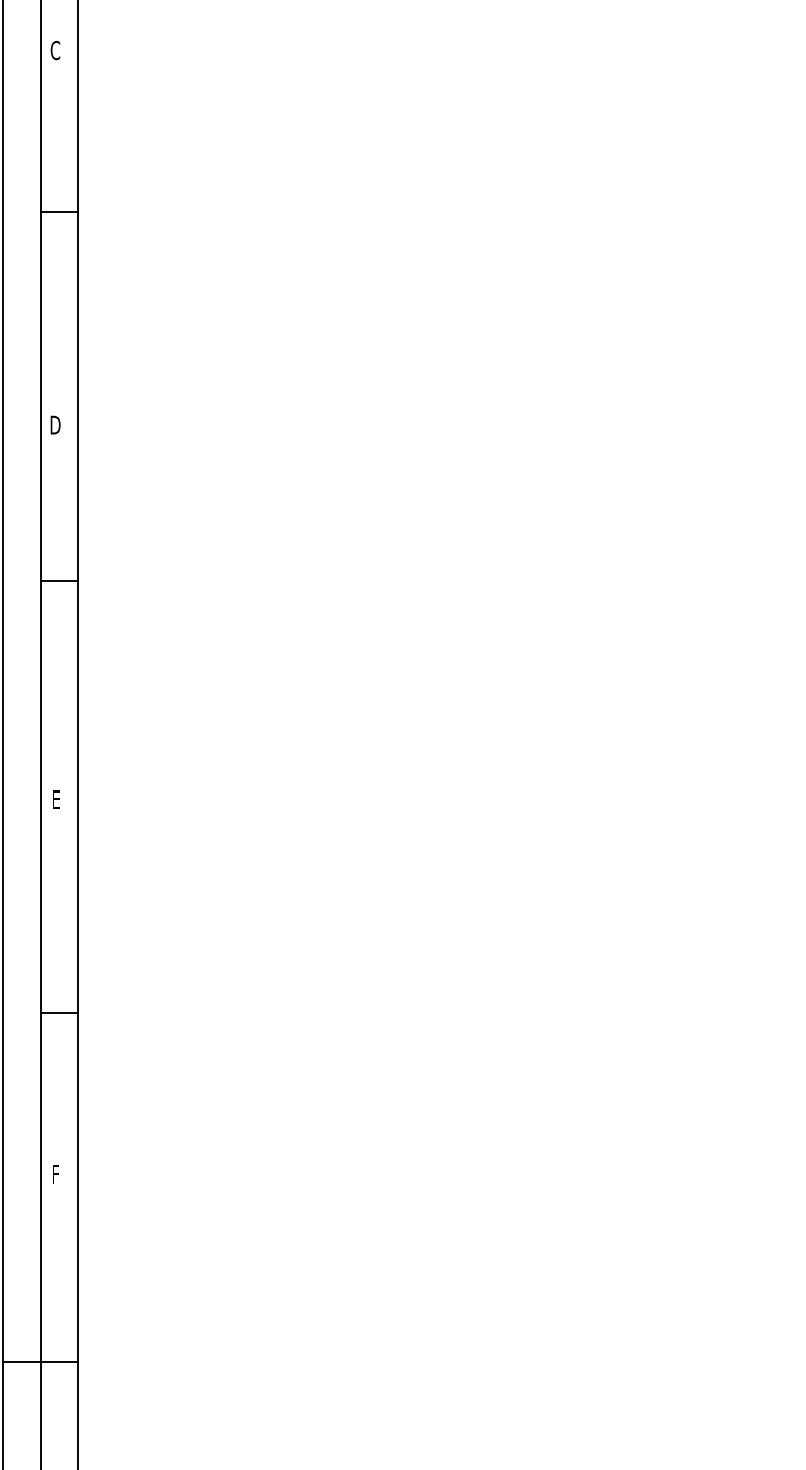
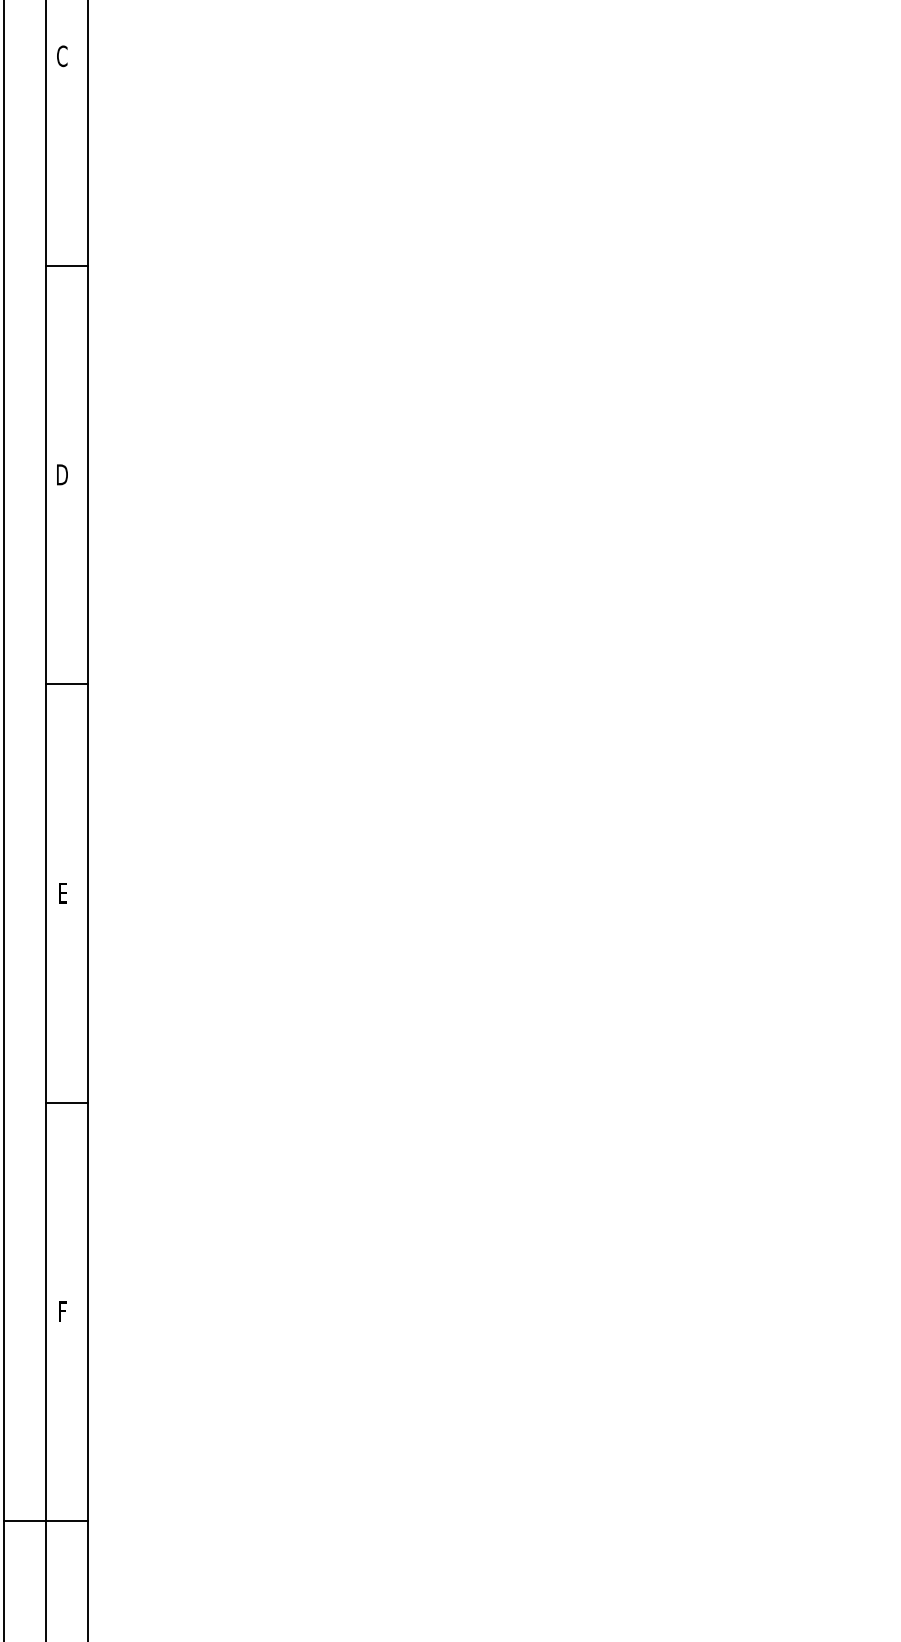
line: (59, 211) -> (66, 265), moved
line: (59, 581) -> (66, 684), moved
line: (59, 1012) -> (66, 1102), moved

